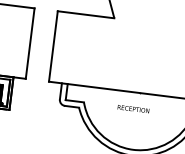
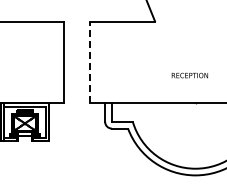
line: (53, 46) -> (90, 62), solid -> dashed
text: (133, 109) -> (189, 75), moved

